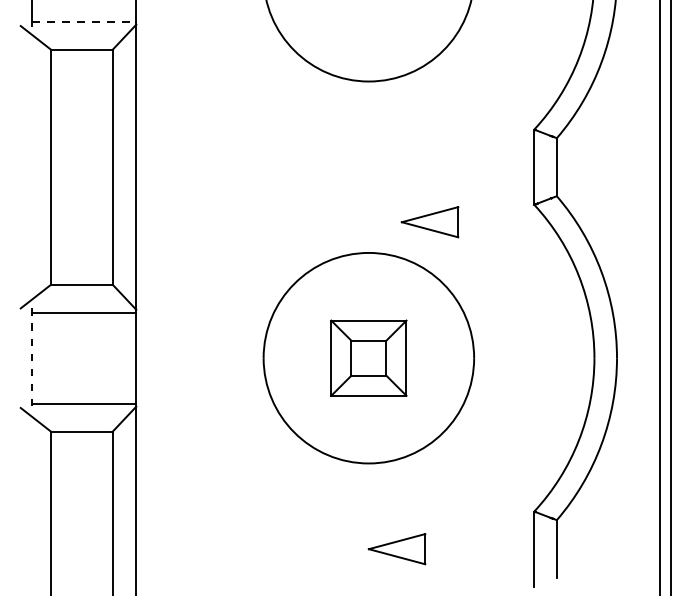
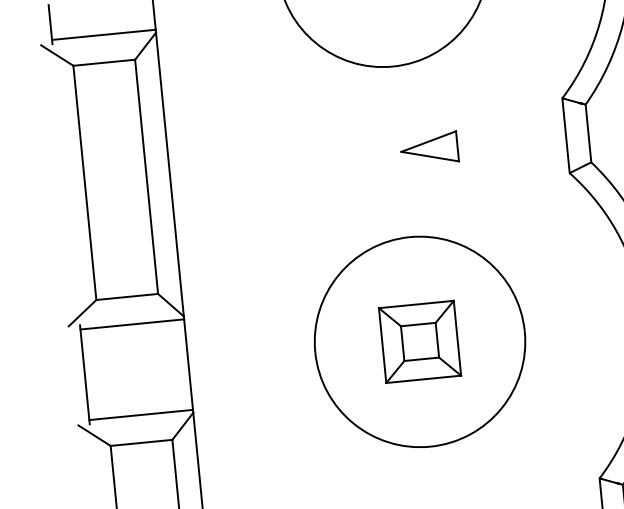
line: (84, 21) -> (104, 34), dashed -> solid
part: (429, 222) -> (428, 149), moved
line: (32, 358) -> (85, 375), dashed -> solid

